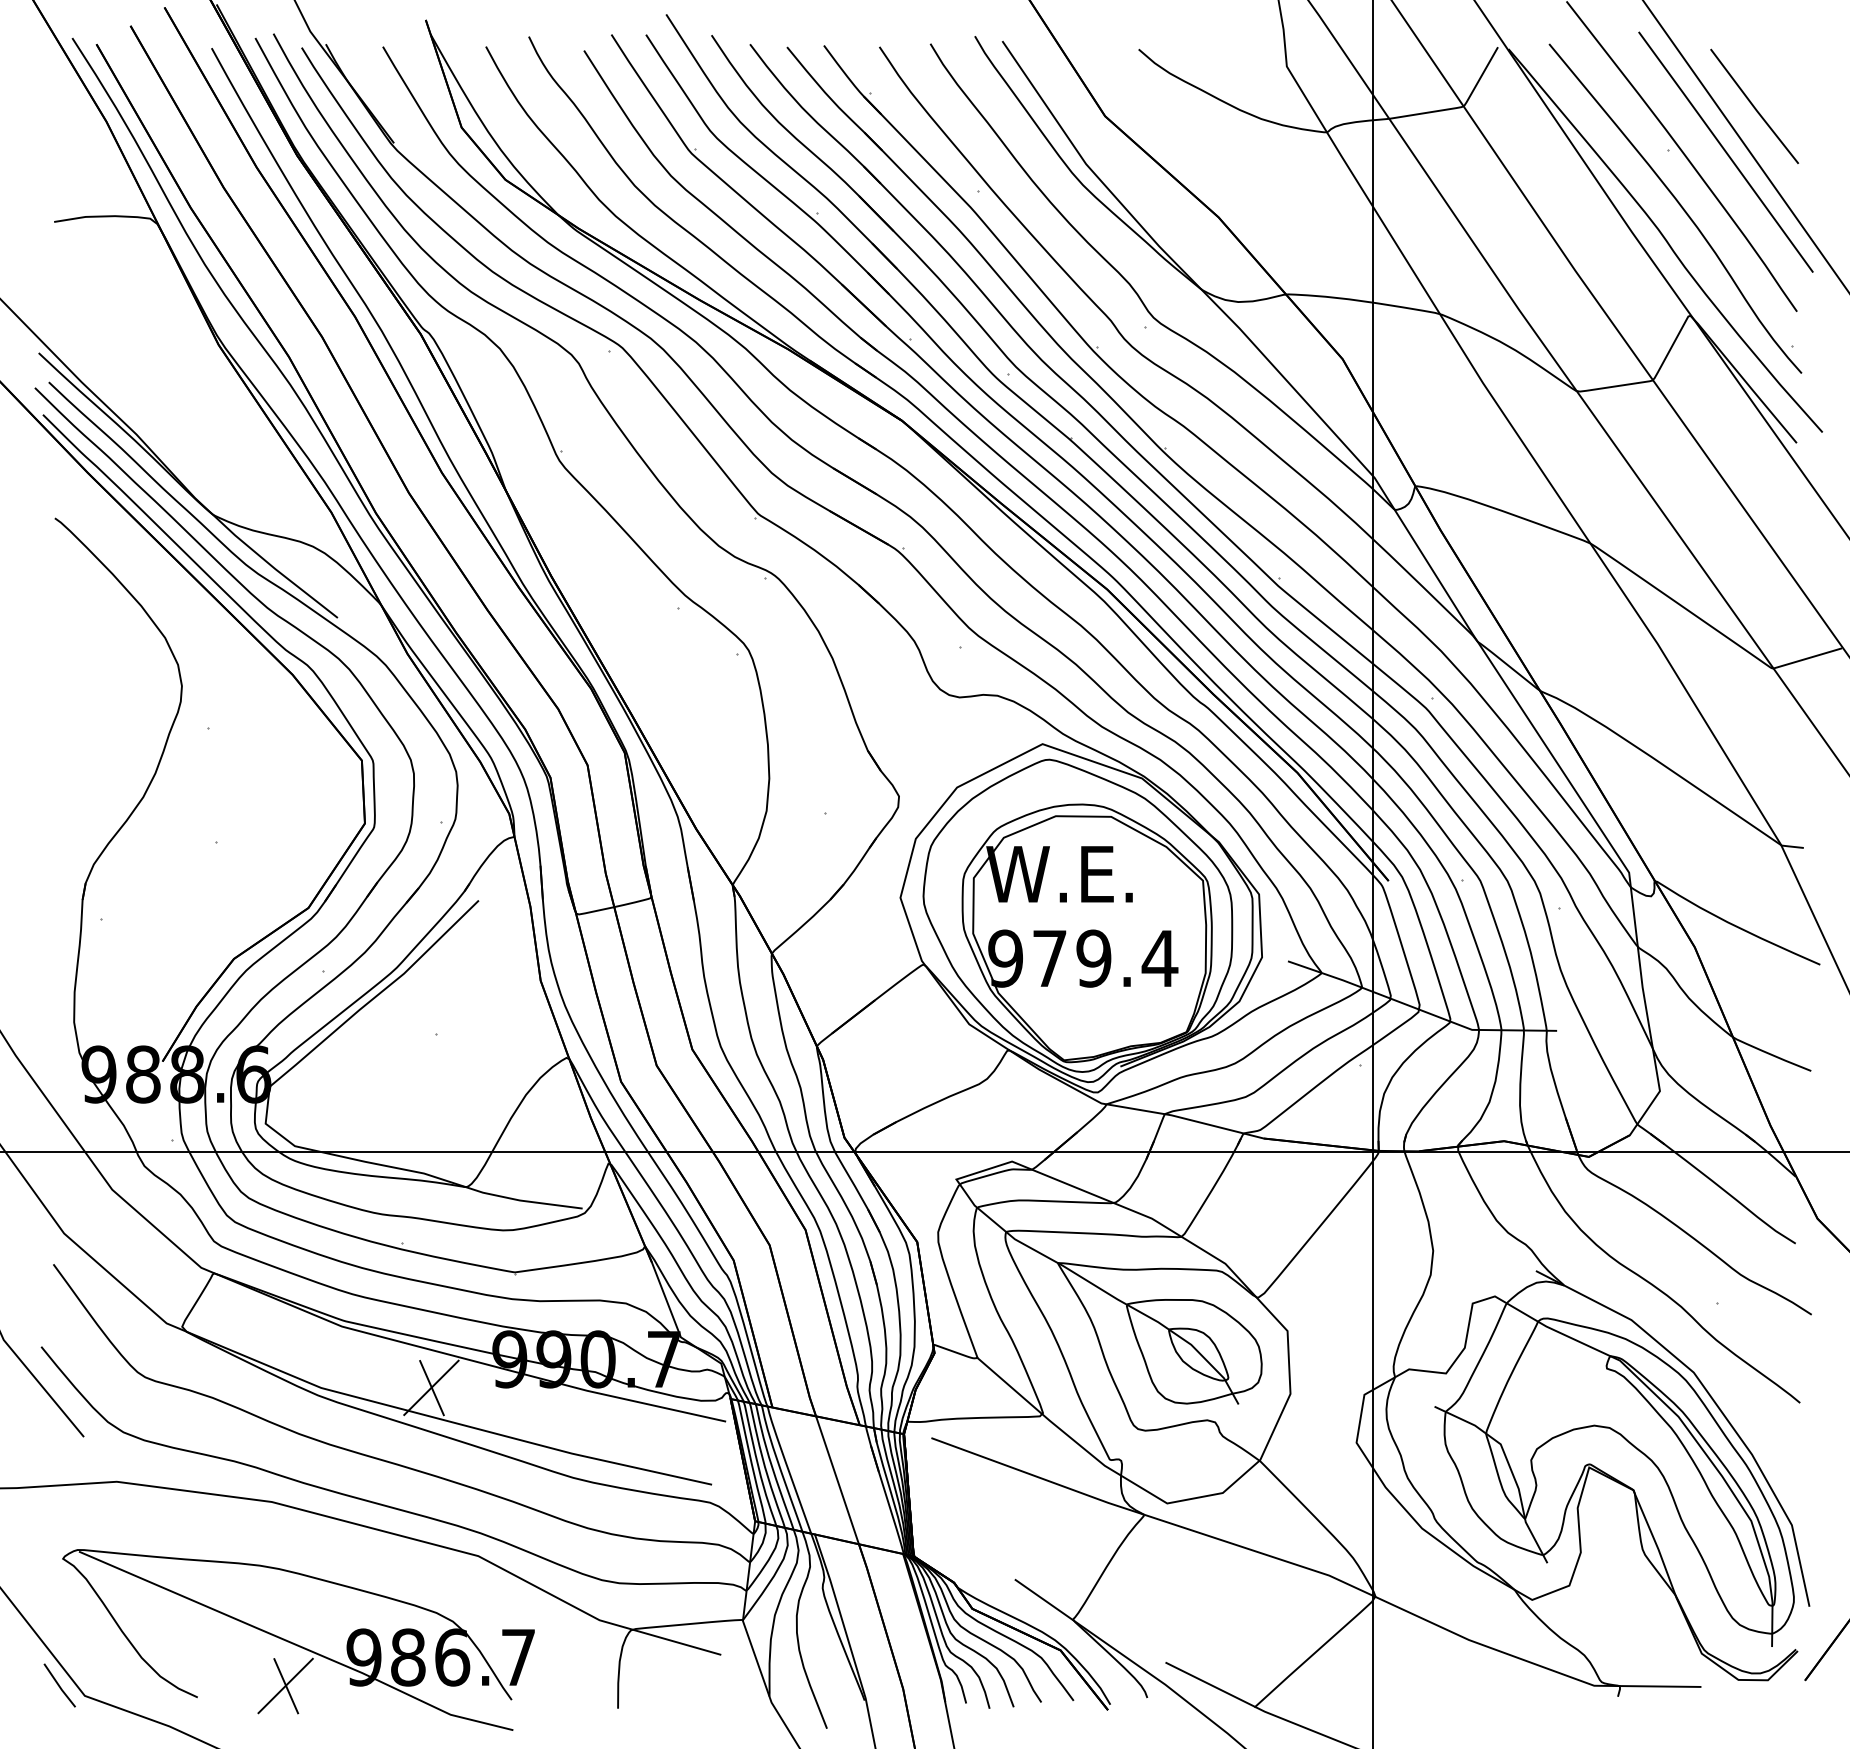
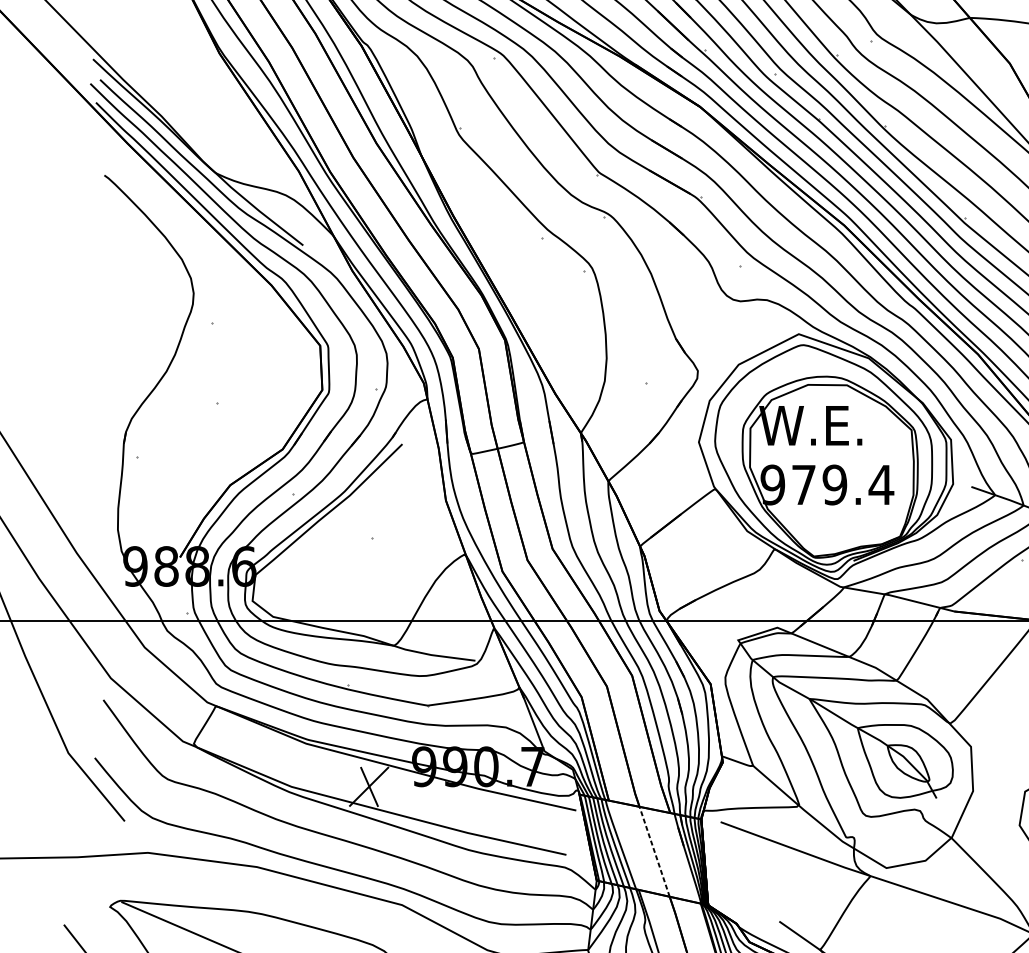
line: (837, 1479) -> (654, 851), solid -> dashed

